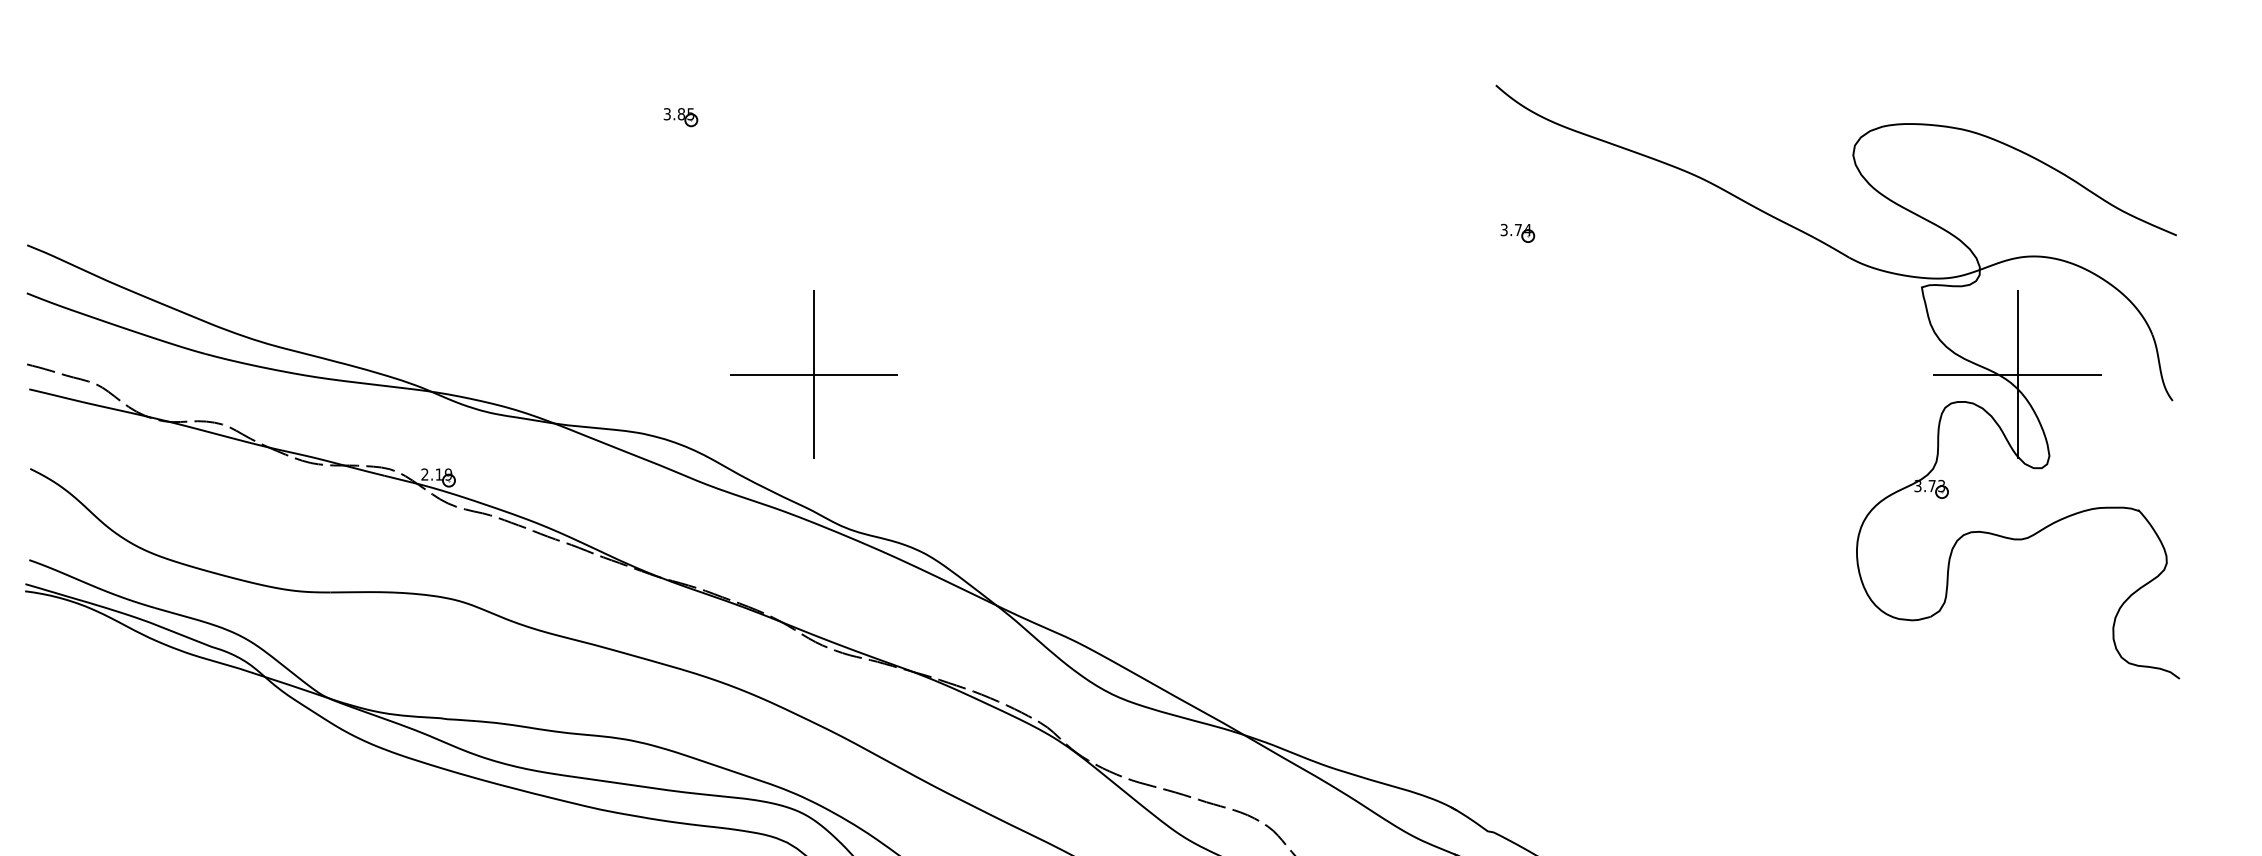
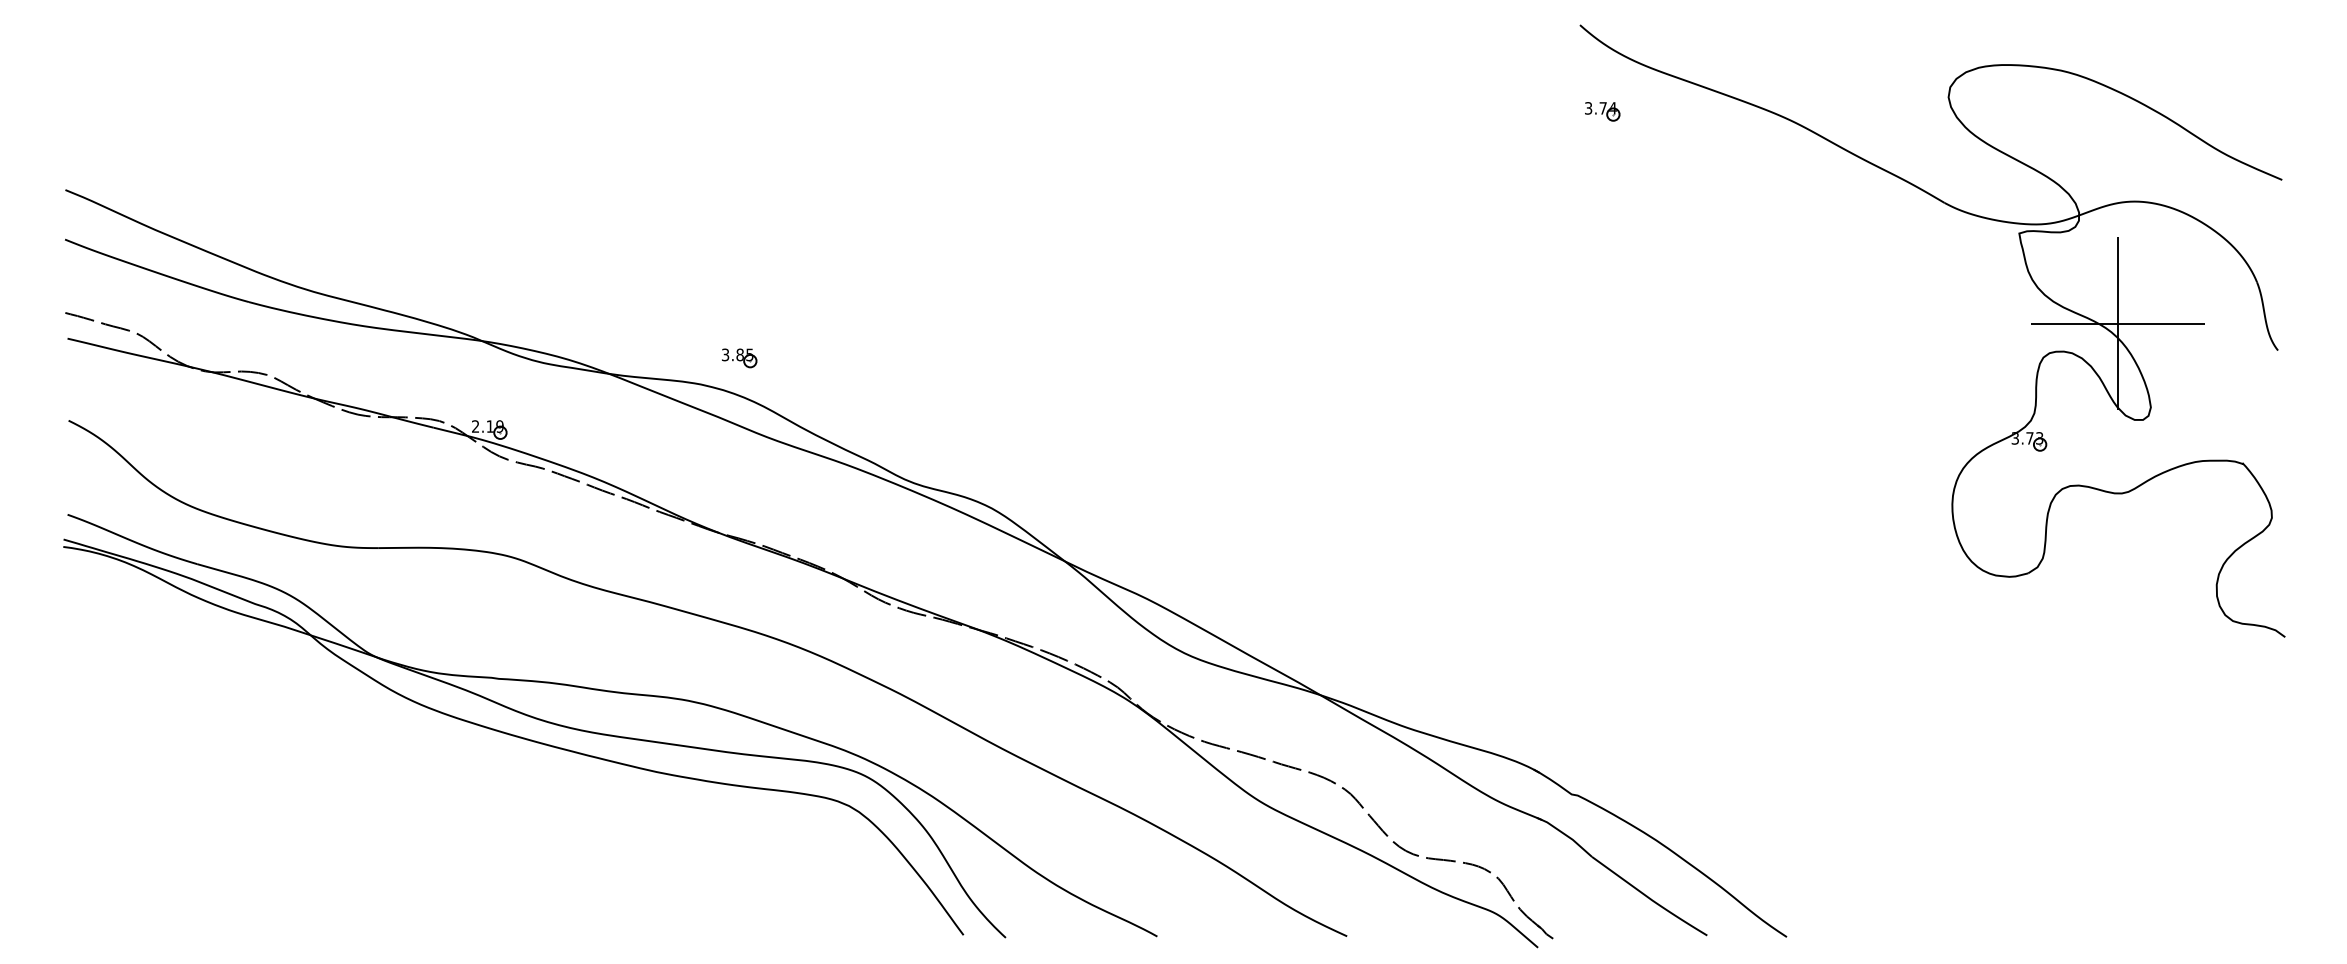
part: (680, 117) -> (739, 358), moved
part: (1517, 233) -> (1602, 111), moved
part: (813, 374) -> (876, 323), removed

